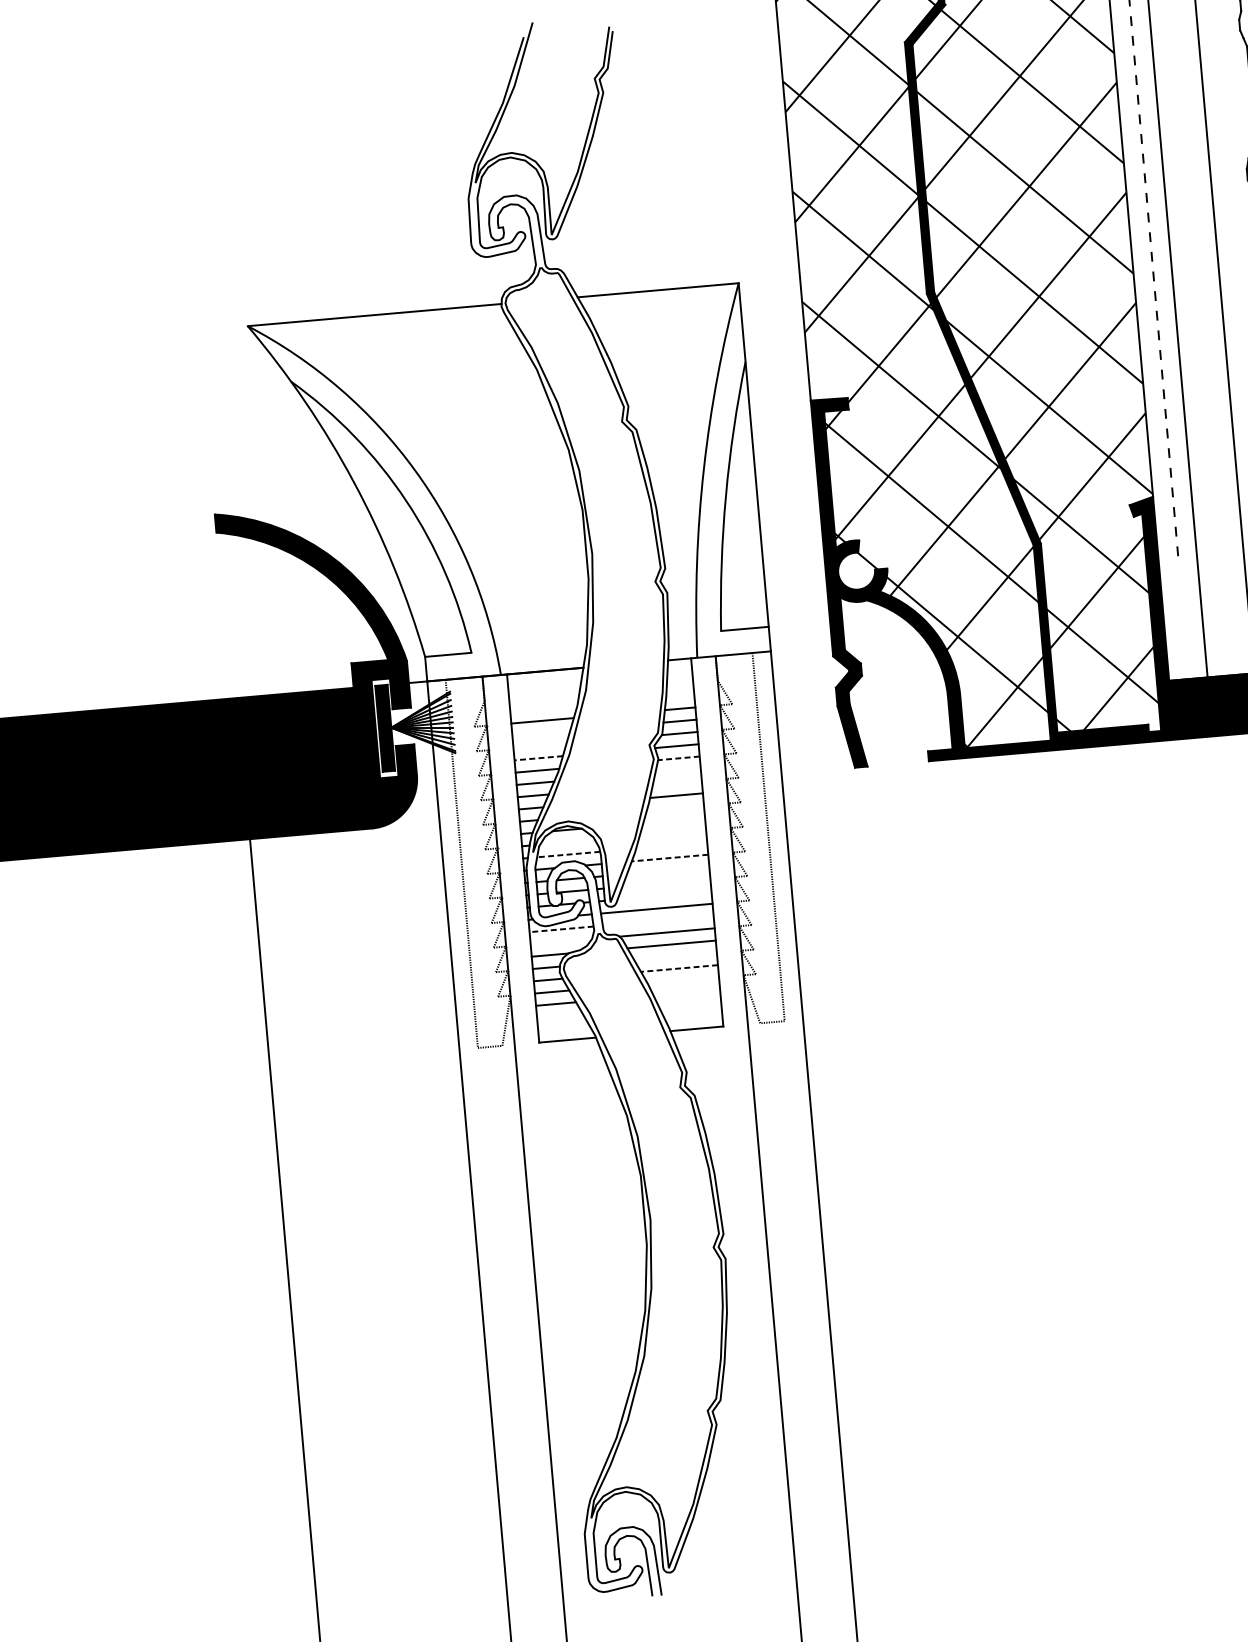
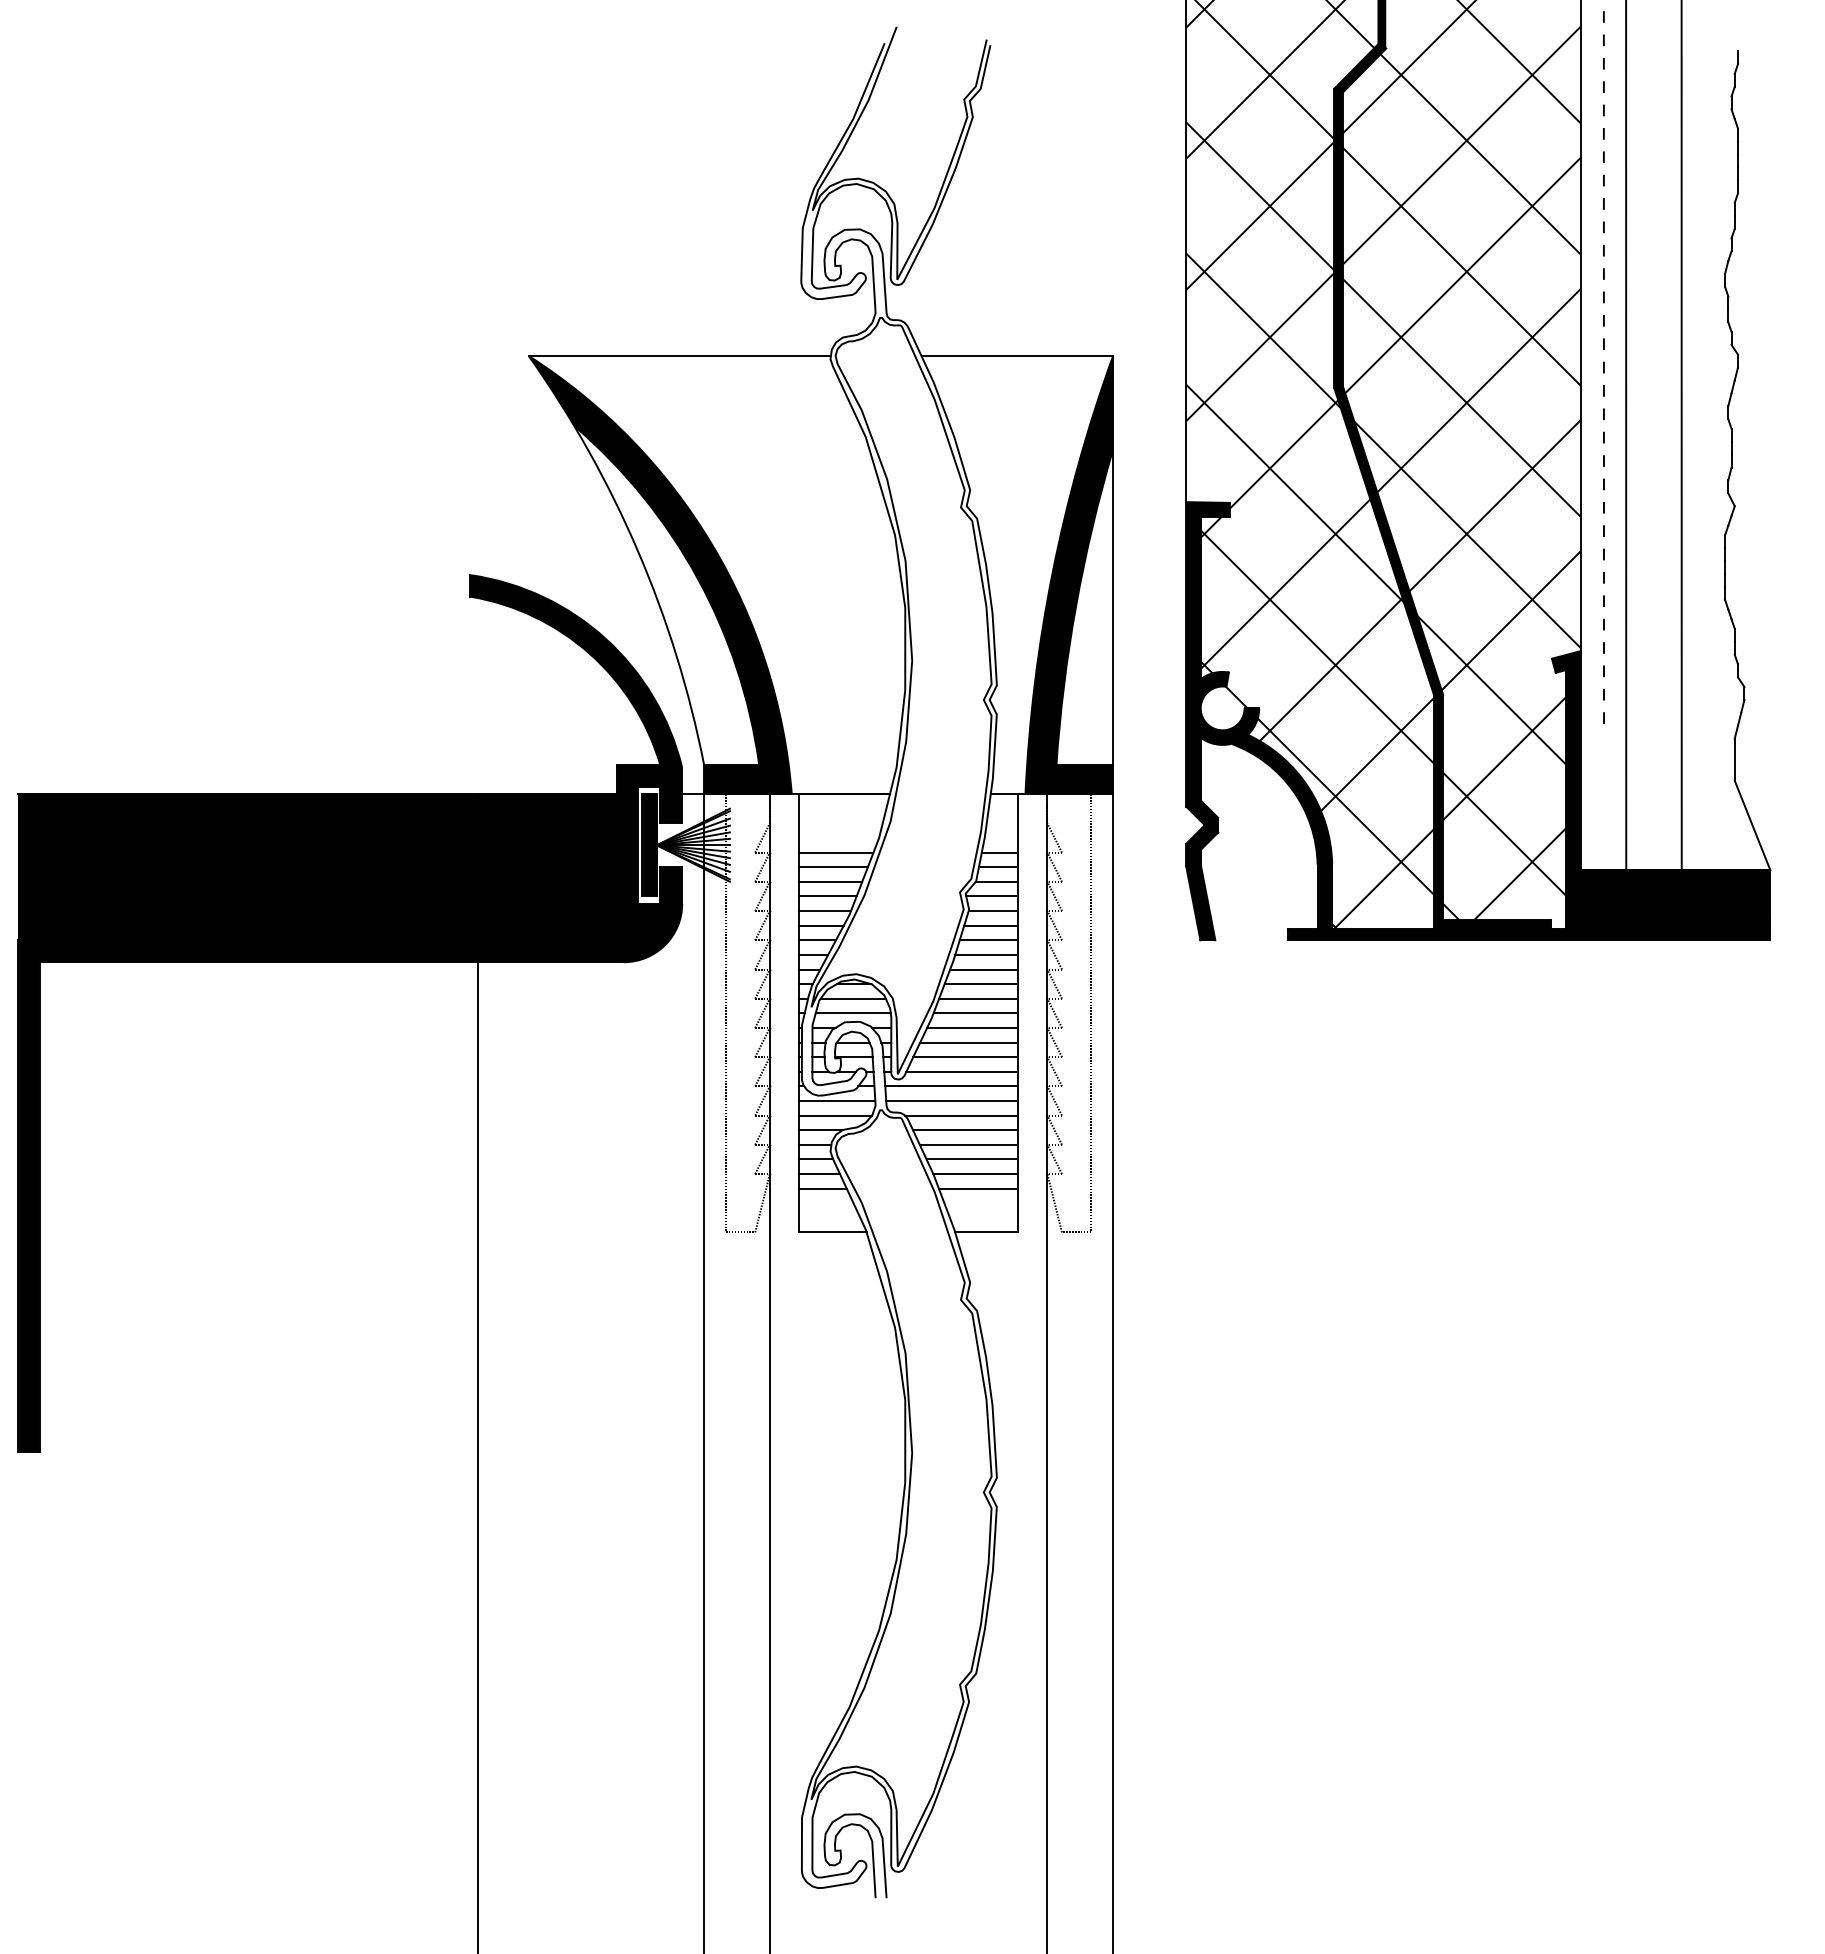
fill: (718, 470) -> (1069, 575), added
fill: (373, 500) -> (659, 575), added
line: (541, 733) -> (833, 867), added
line: (539, 745) -> (830, 881), added
line: (538, 758) -> (827, 896), dashed -> solid
line: (679, 758) -> (993, 911), dashed -> solid
line: (678, 770) -> (991, 925), added
line: (676, 783) -> (988, 940), added
line: (675, 808) -> (984, 969), added
line: (674, 820) -> (981, 984), added
line: (672, 832) -> (978, 998), added
line: (566, 842) -> (852, 998), added
line: (671, 845) -> (975, 1013), added
line: (568, 854) -> (853, 1013), dashed -> solid
line: (669, 857) -> (972, 1027), dashed -> solid
line: (668, 870) -> (969, 1042), added
line: (666, 883) -> (965, 1057), added
line: (664, 895) -> (962, 1071), added
line: (658, 920) -> (952, 1100), added
line: (561, 929) -> (836, 1100), dashed -> solid
line: (561, 941) -> (835, 1115), added
line: (675, 956) -> (968, 1144), added
line: (679, 968) -> (972, 1159), dashed -> solid
line: (683, 980) -> (975, 1174), added
line: (686, 992) -> (978, 1188), added

